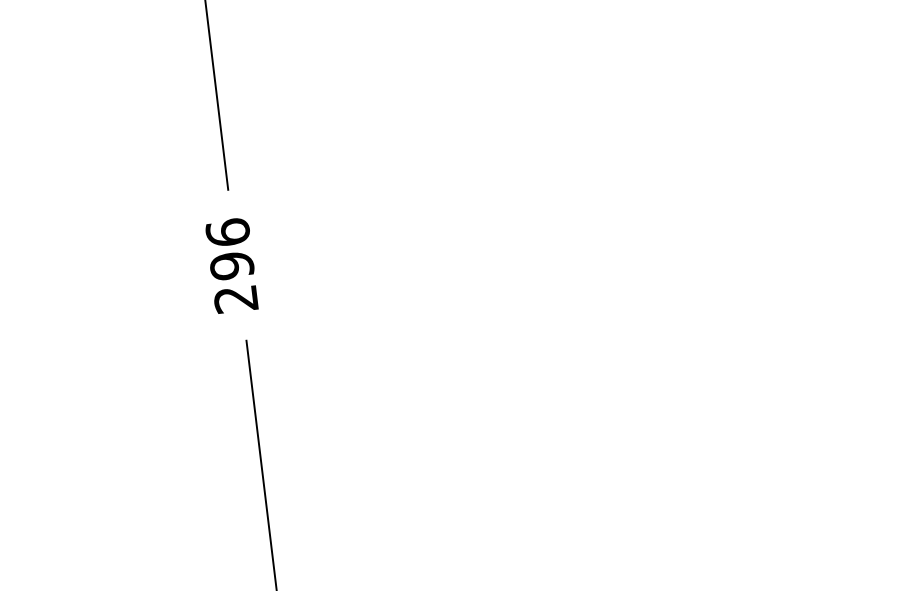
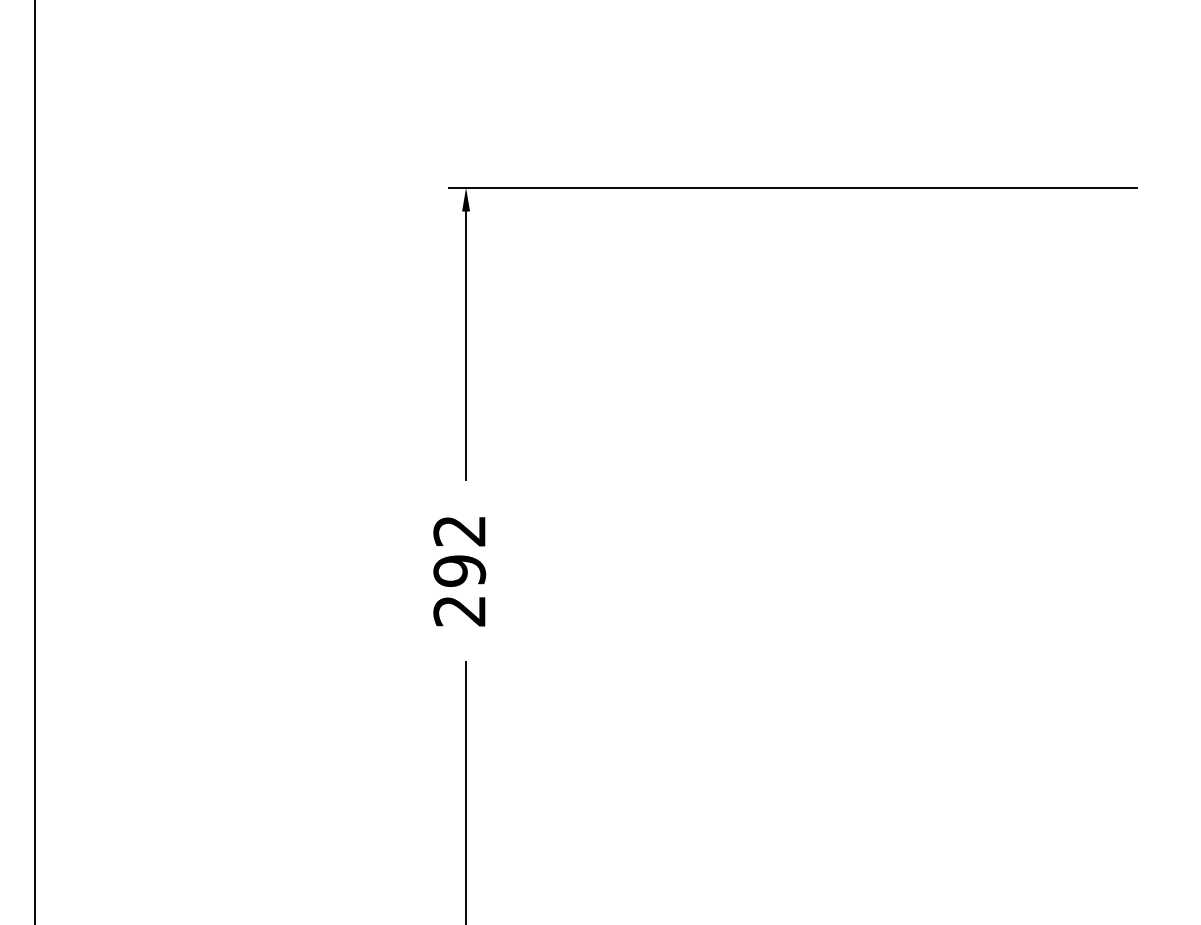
text: (227, 232) -> (459, 530), 296 -> 292

